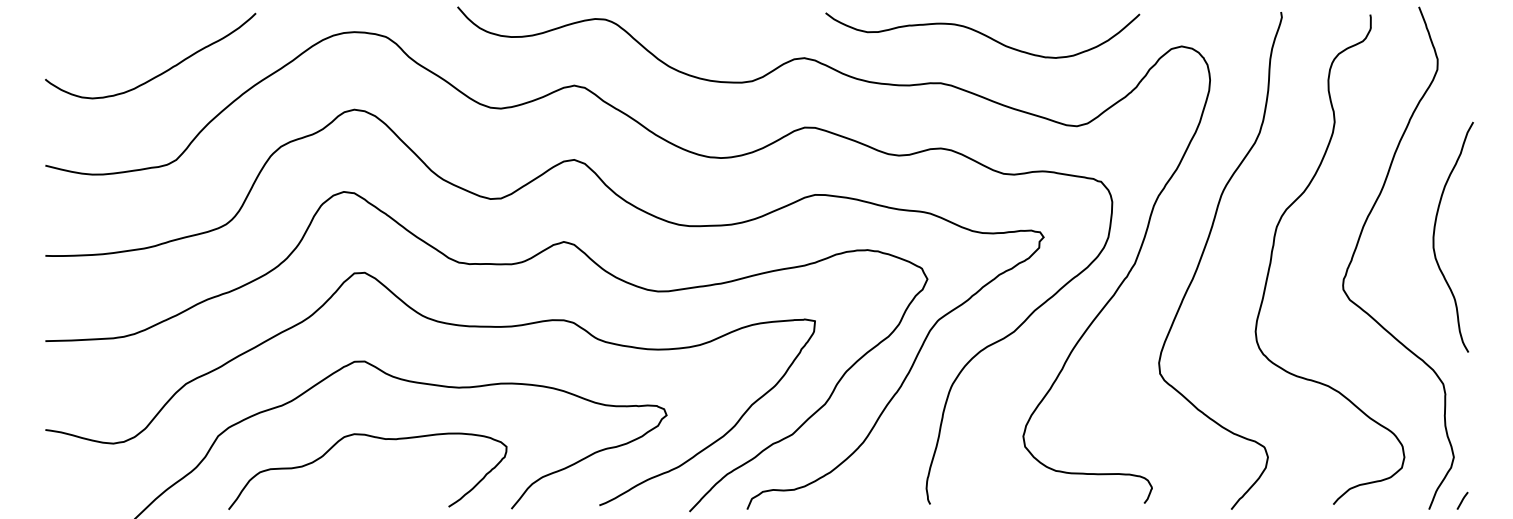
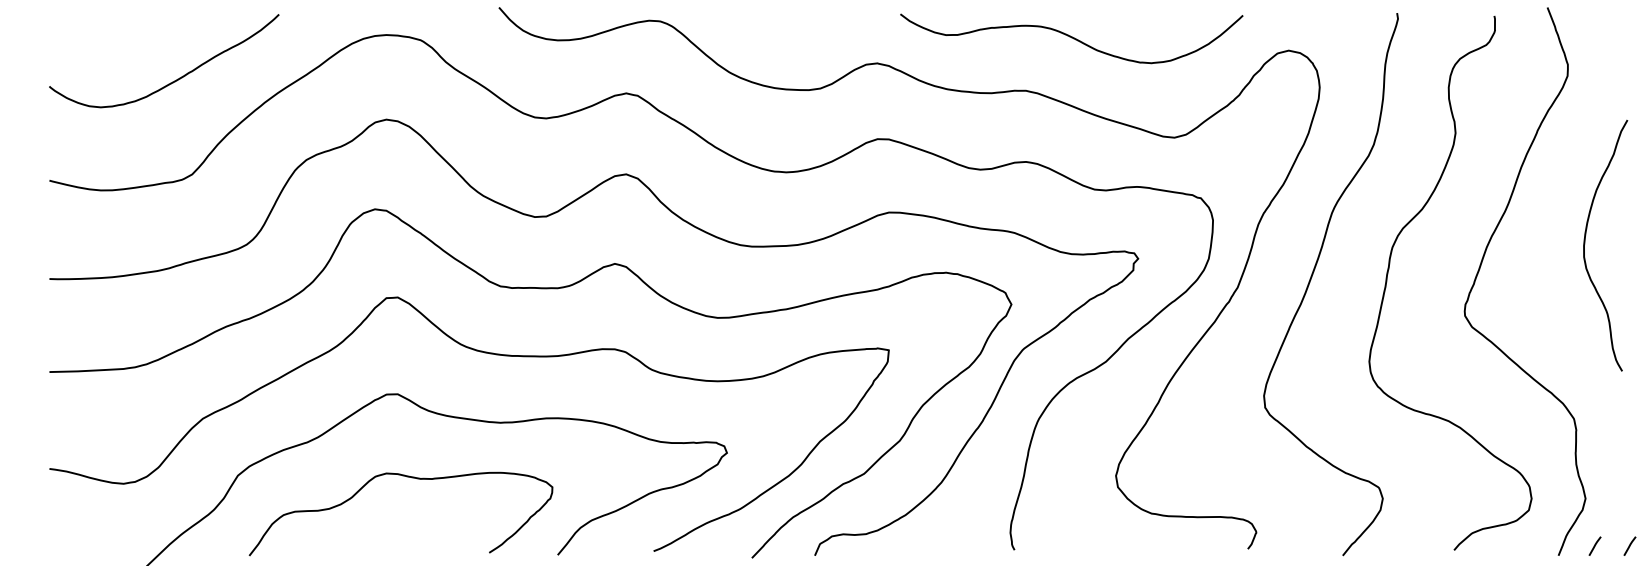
curve: (1434, 236) -> (1585, 244), moved
line: (1494, 500) -> (1629, 545), added

